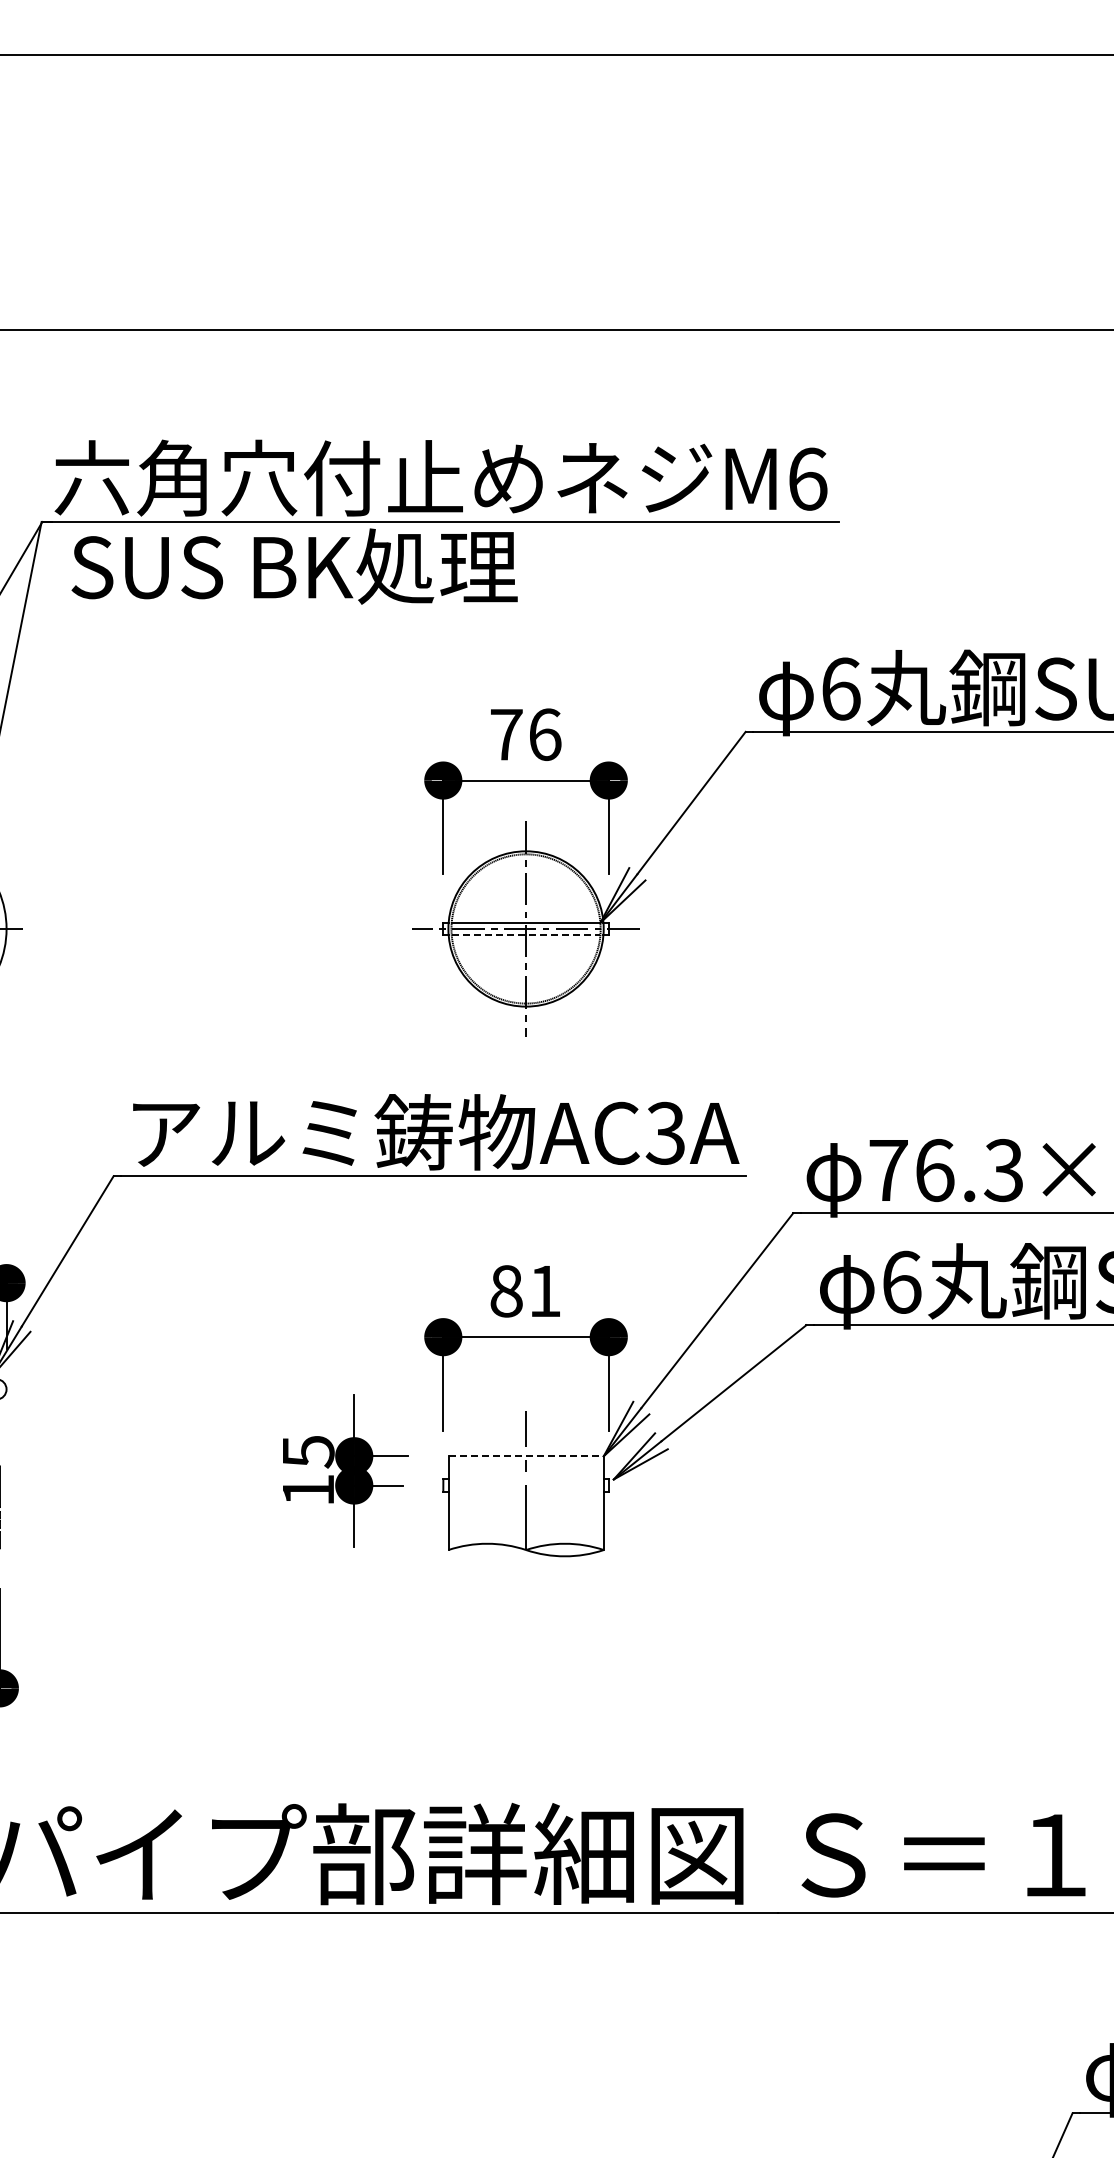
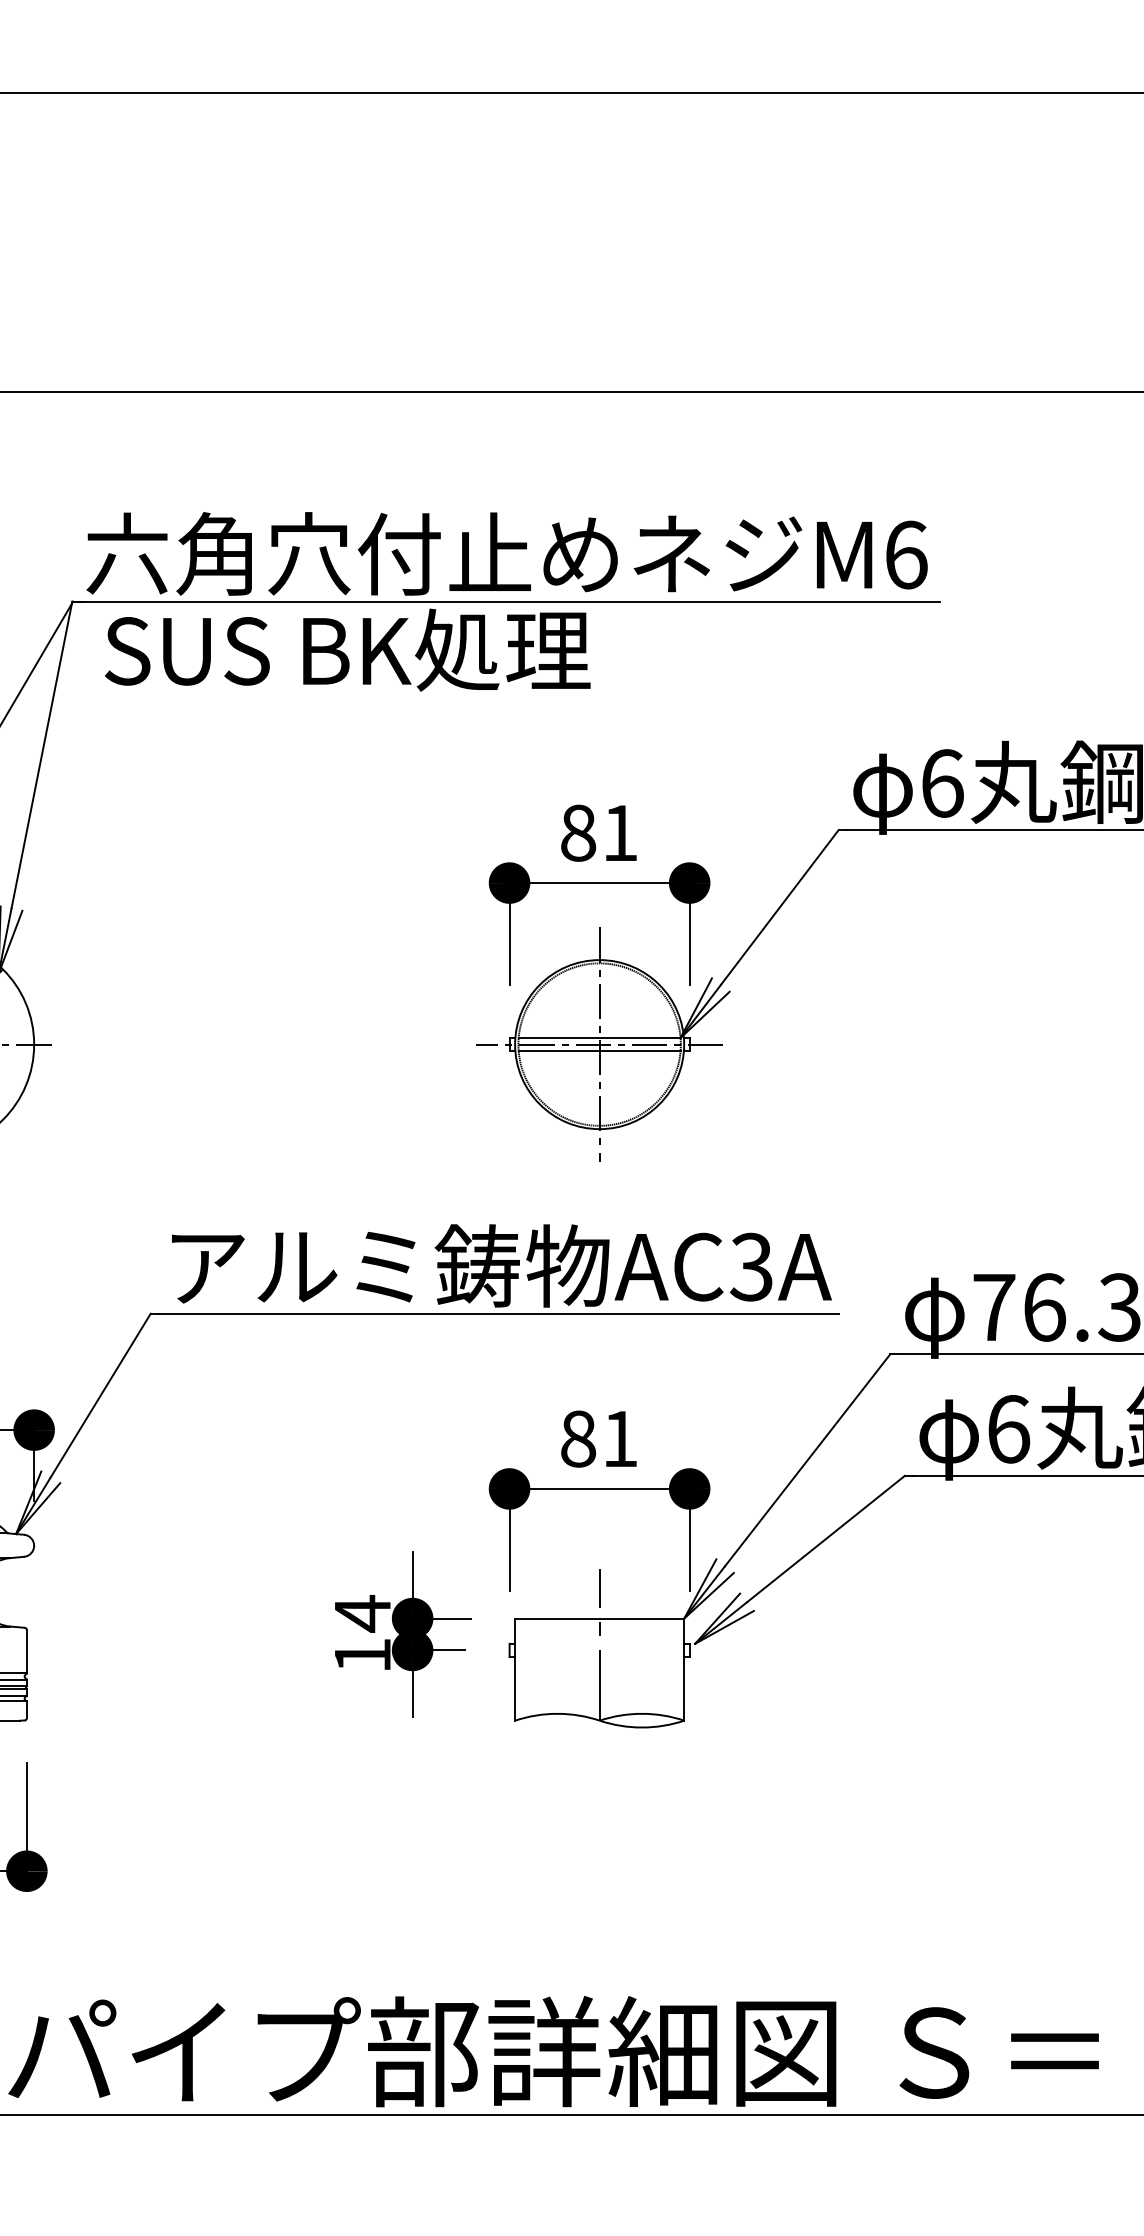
text: (525, 734) -> (599, 832), 76 -> 81
line: (526, 935) -> (600, 1051), dashed -> solid
text: (308, 1451) -> (362, 1613), 15 -> 14
line: (526, 1456) -> (600, 1618), dashed -> solid

